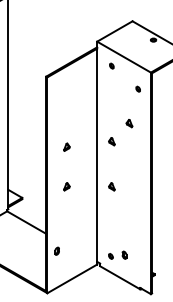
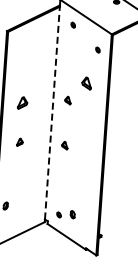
part: (129, 123) -> (86, 83), size x1.6
part: (66, 146) -> (22, 102), size x1.6
line: (97, 155) -> (52, 113), solid -> dashed

